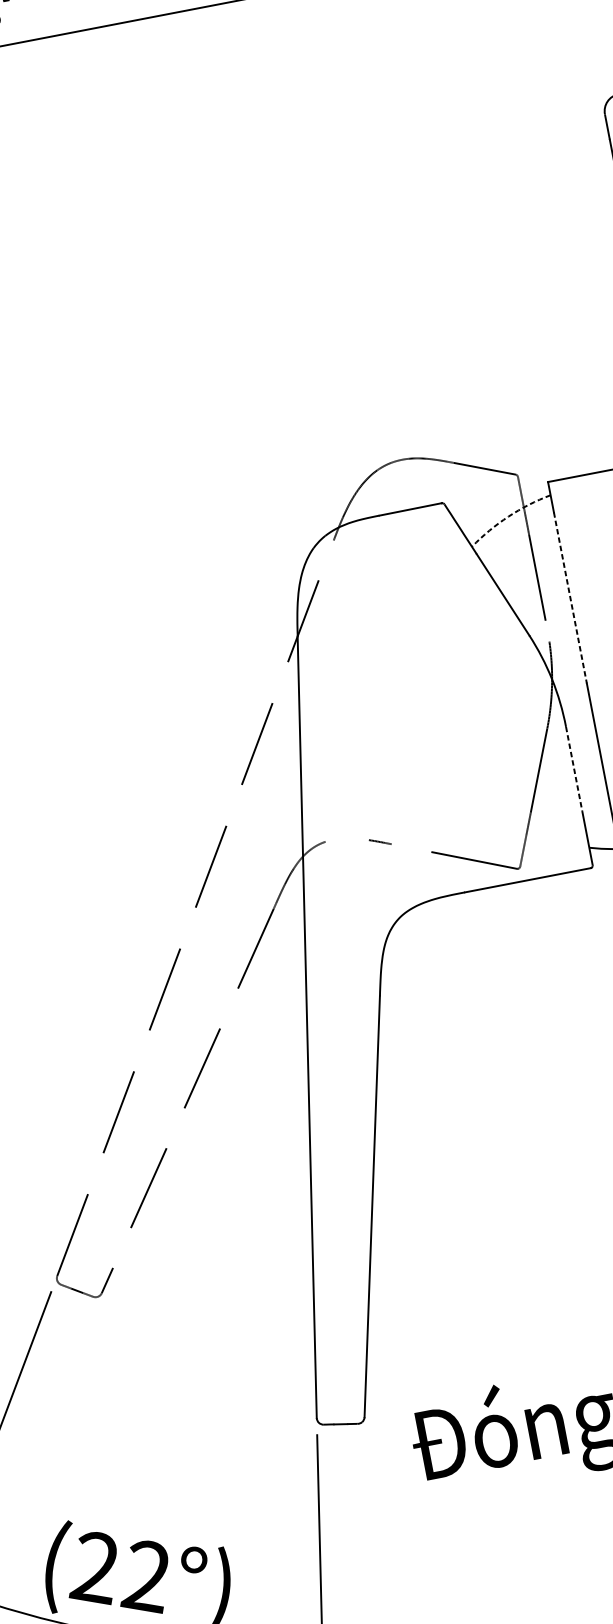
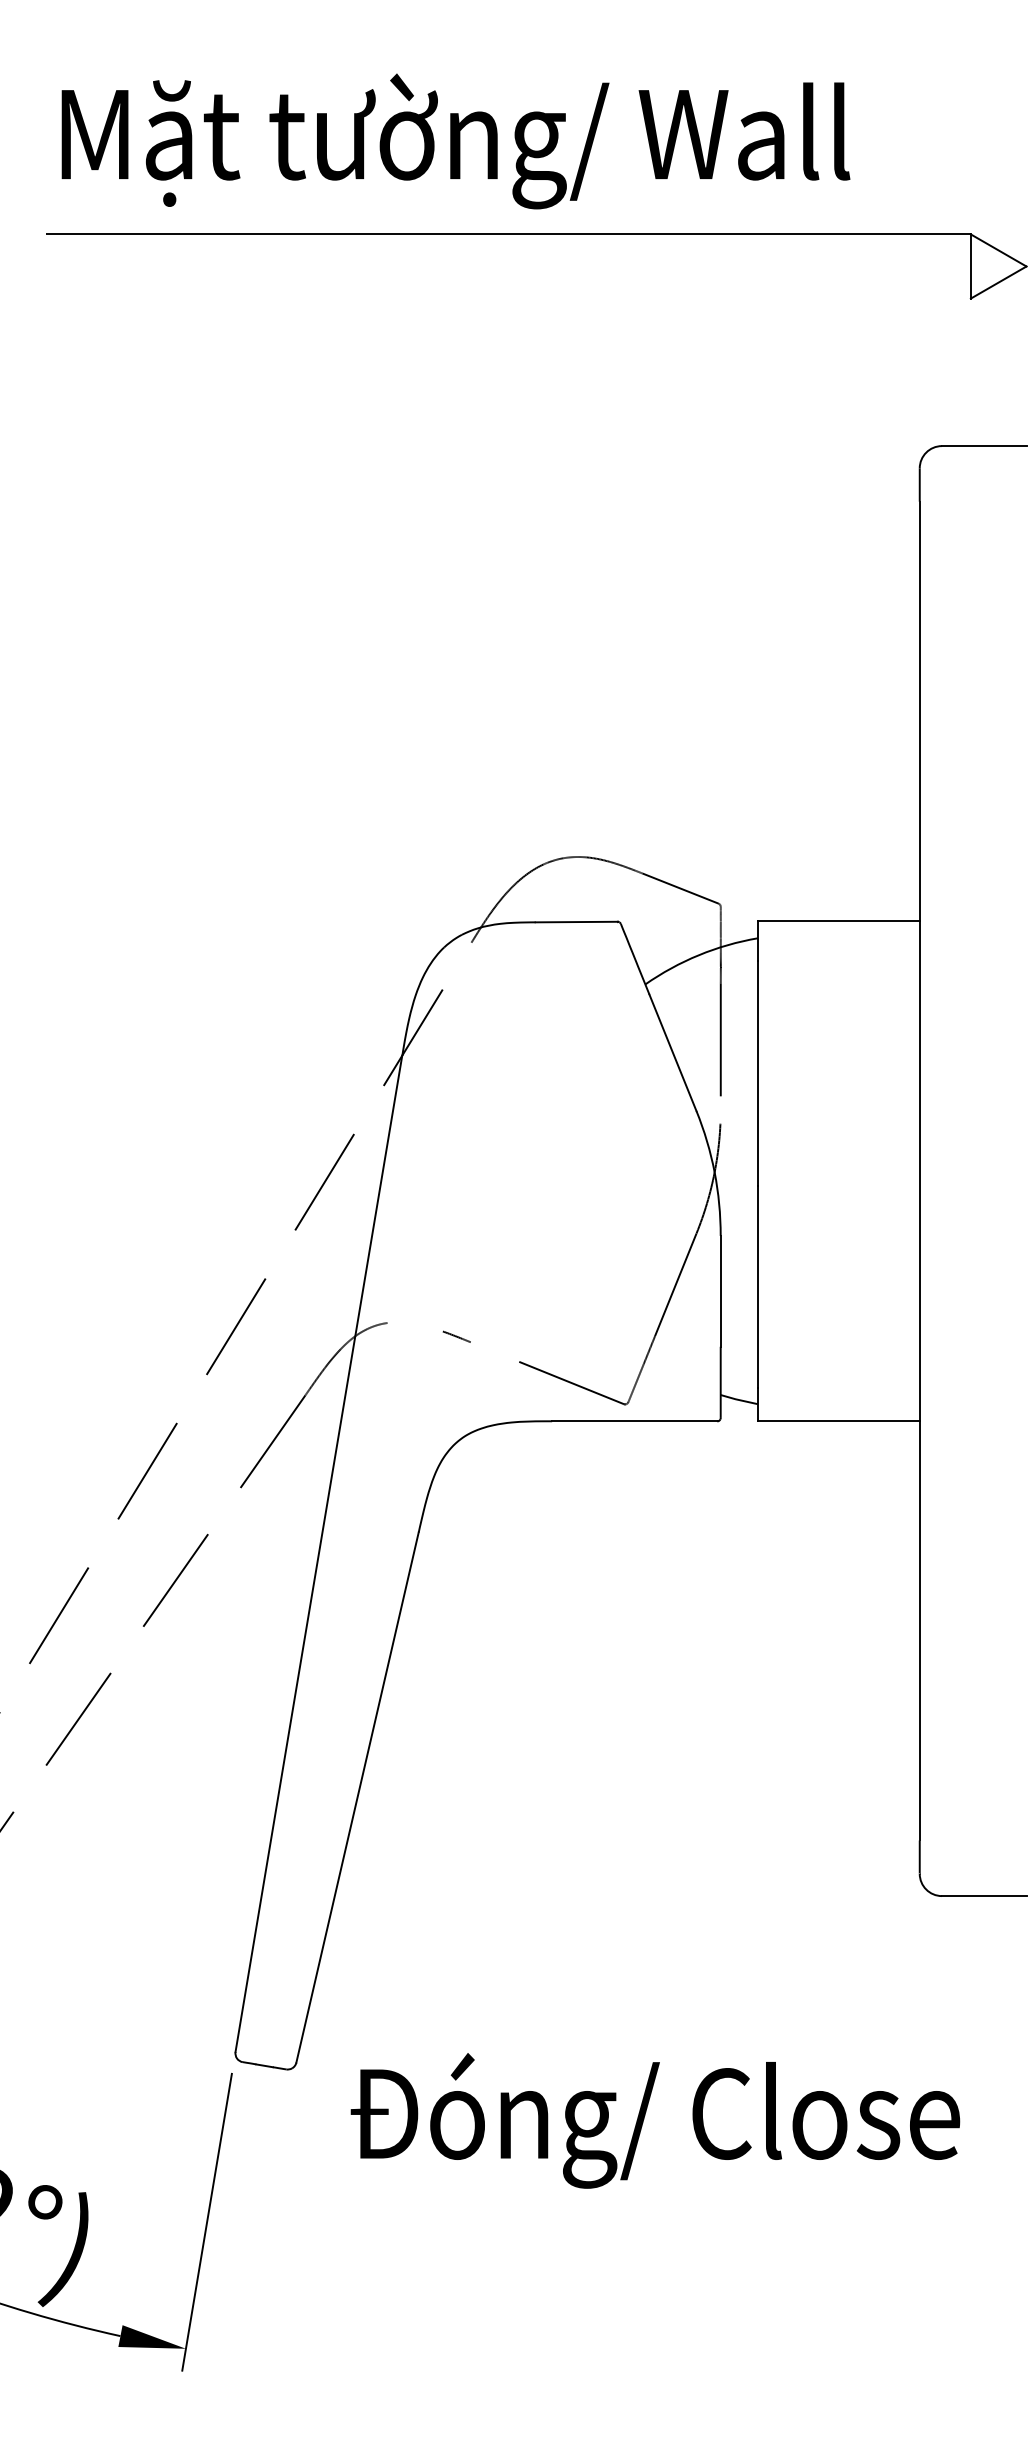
arc: (508, 516) -> (699, 955), dashed -> solid
line: (570, 598) -> (757, 1073), dashed -> solid
line: (574, 769) -> (720, 1291), dashed -> solid

